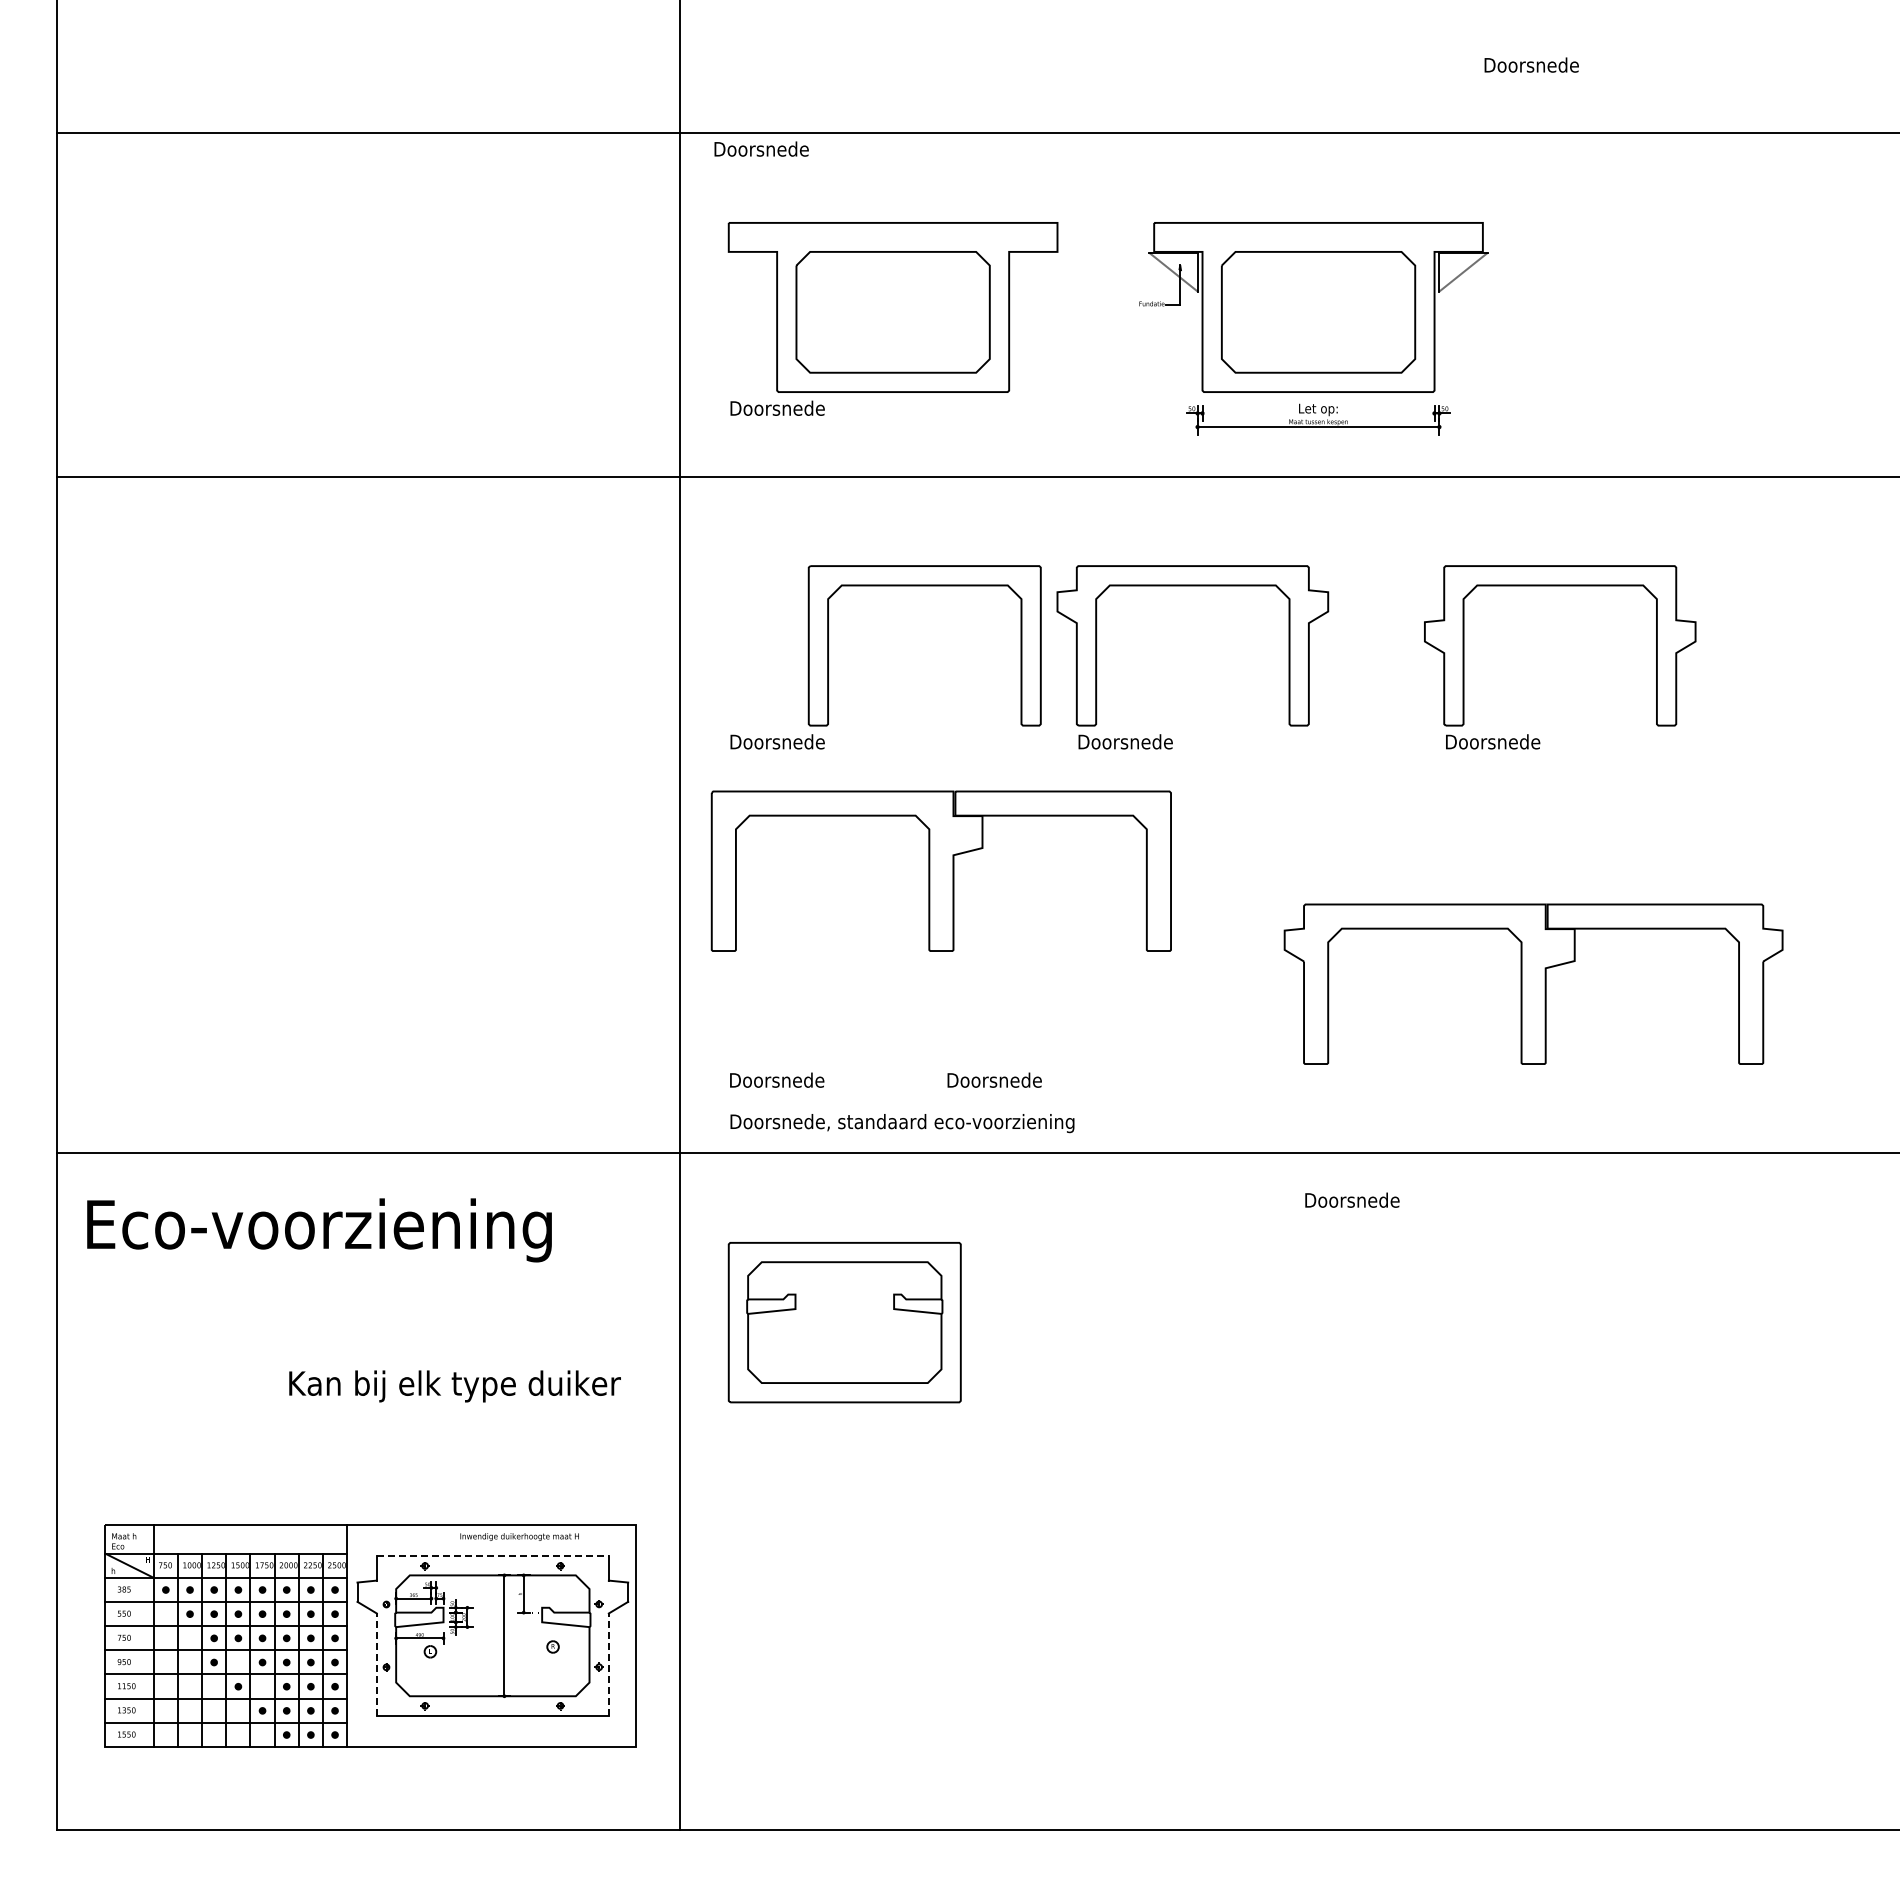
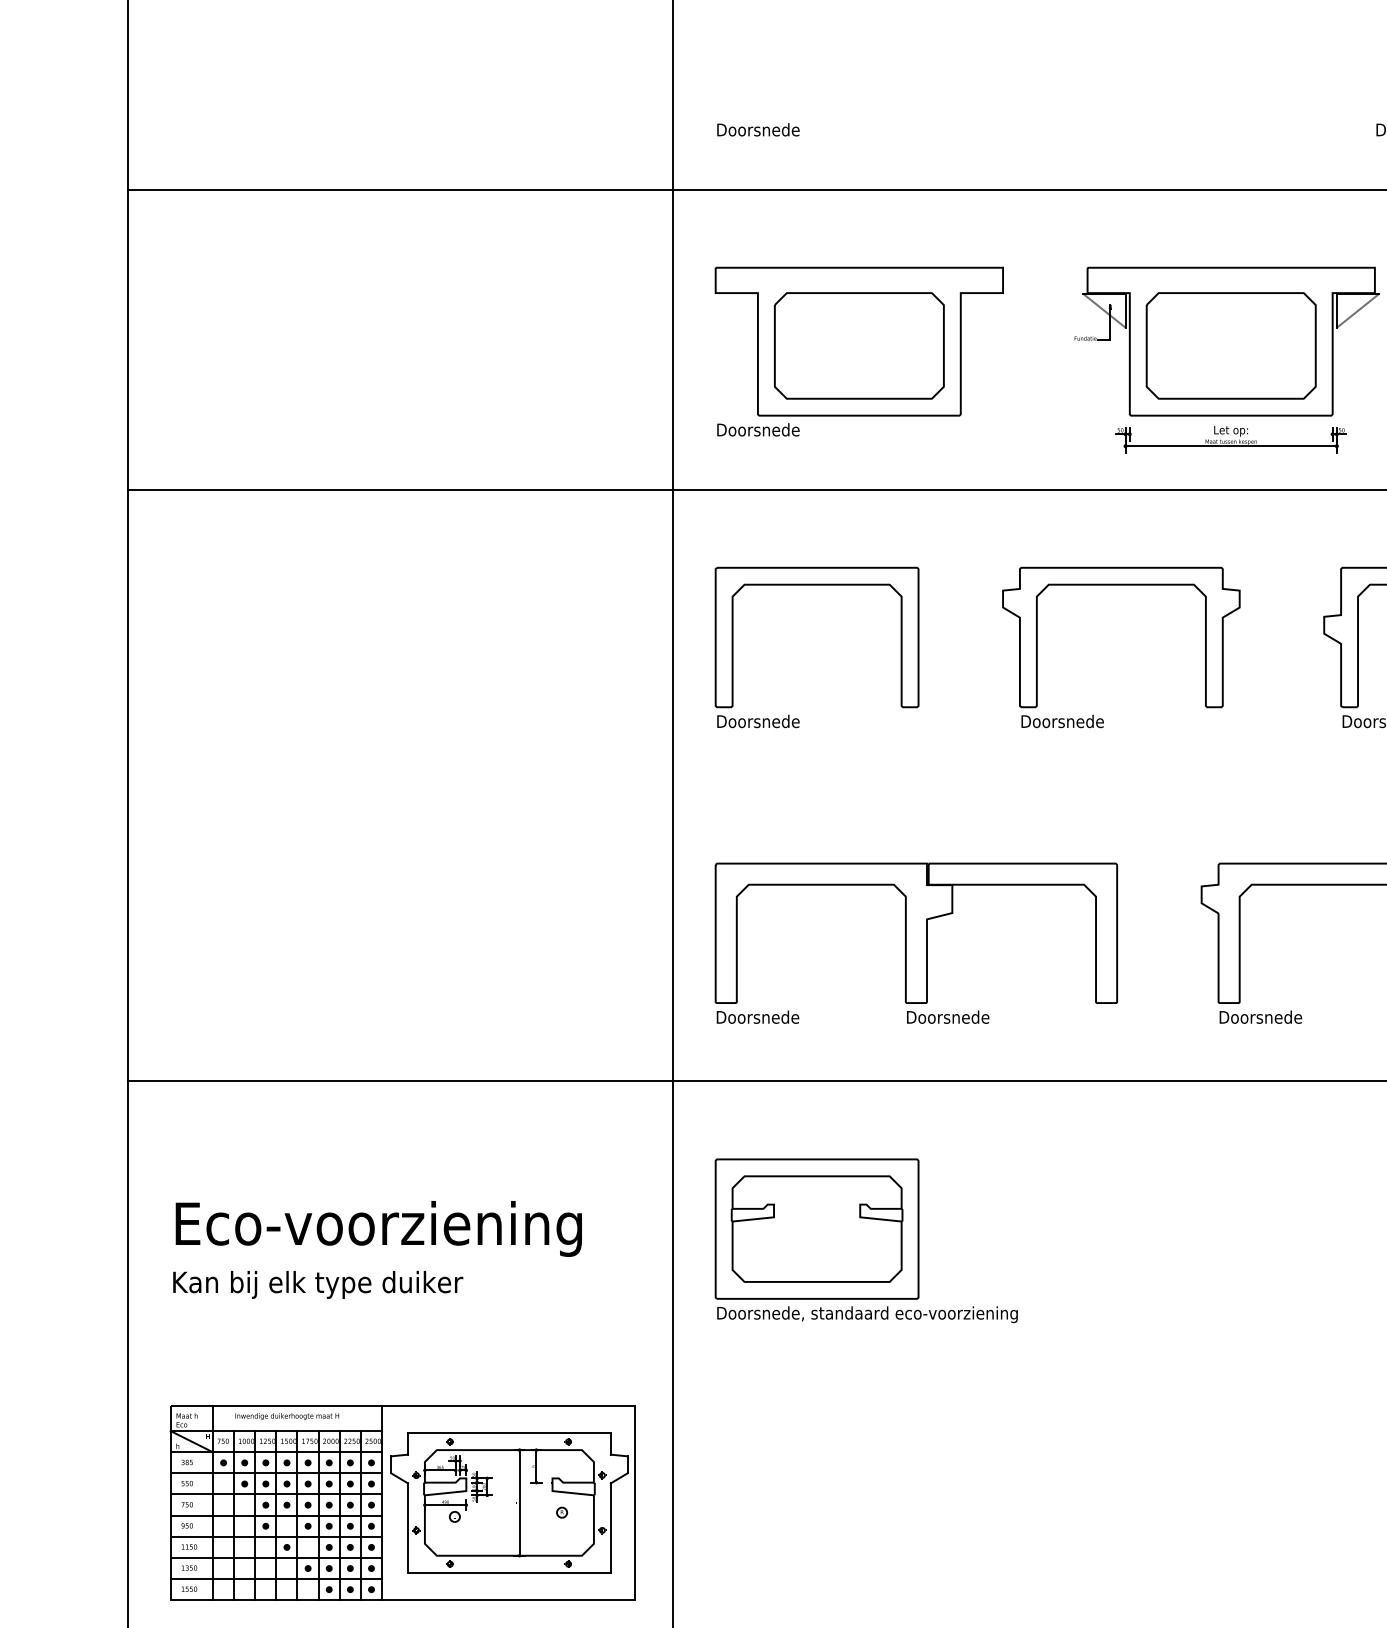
text: (761, 148) -> (758, 129), moved
part: (924, 586) -> (816, 585), moved
part: (940, 870) -> (915, 932), moved
text: (902, 1123) -> (867, 1314), moved
text: (1352, 1199) -> (1260, 1016), moved
text: (319, 1230) -> (378, 1229), moved
text: (454, 1386) -> (317, 1284), moved
text: (519, 1536) -> (287, 1416), moved
line: (493, 1556) -> (510, 1433), dashed -> solid
line: (376, 1664) -> (407, 1528), dashed -> solid
line: (608, 1664) -> (610, 1528), dashed -> solid

